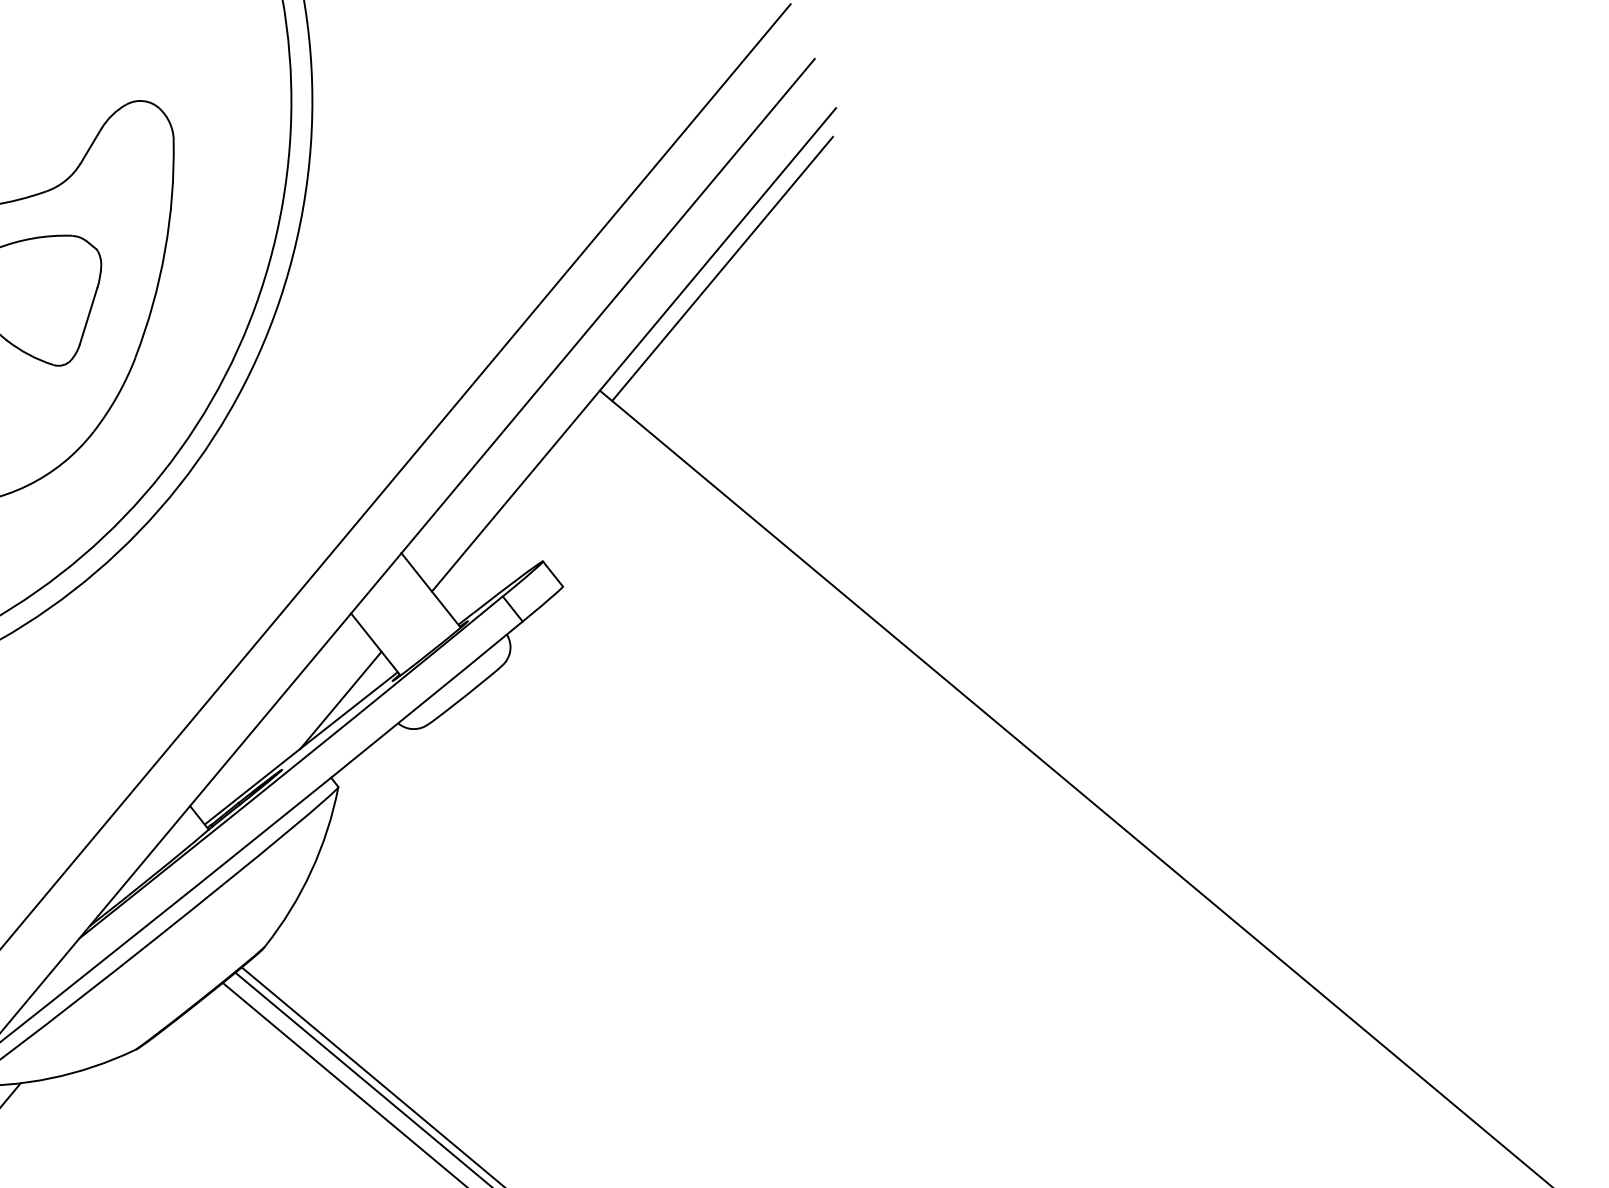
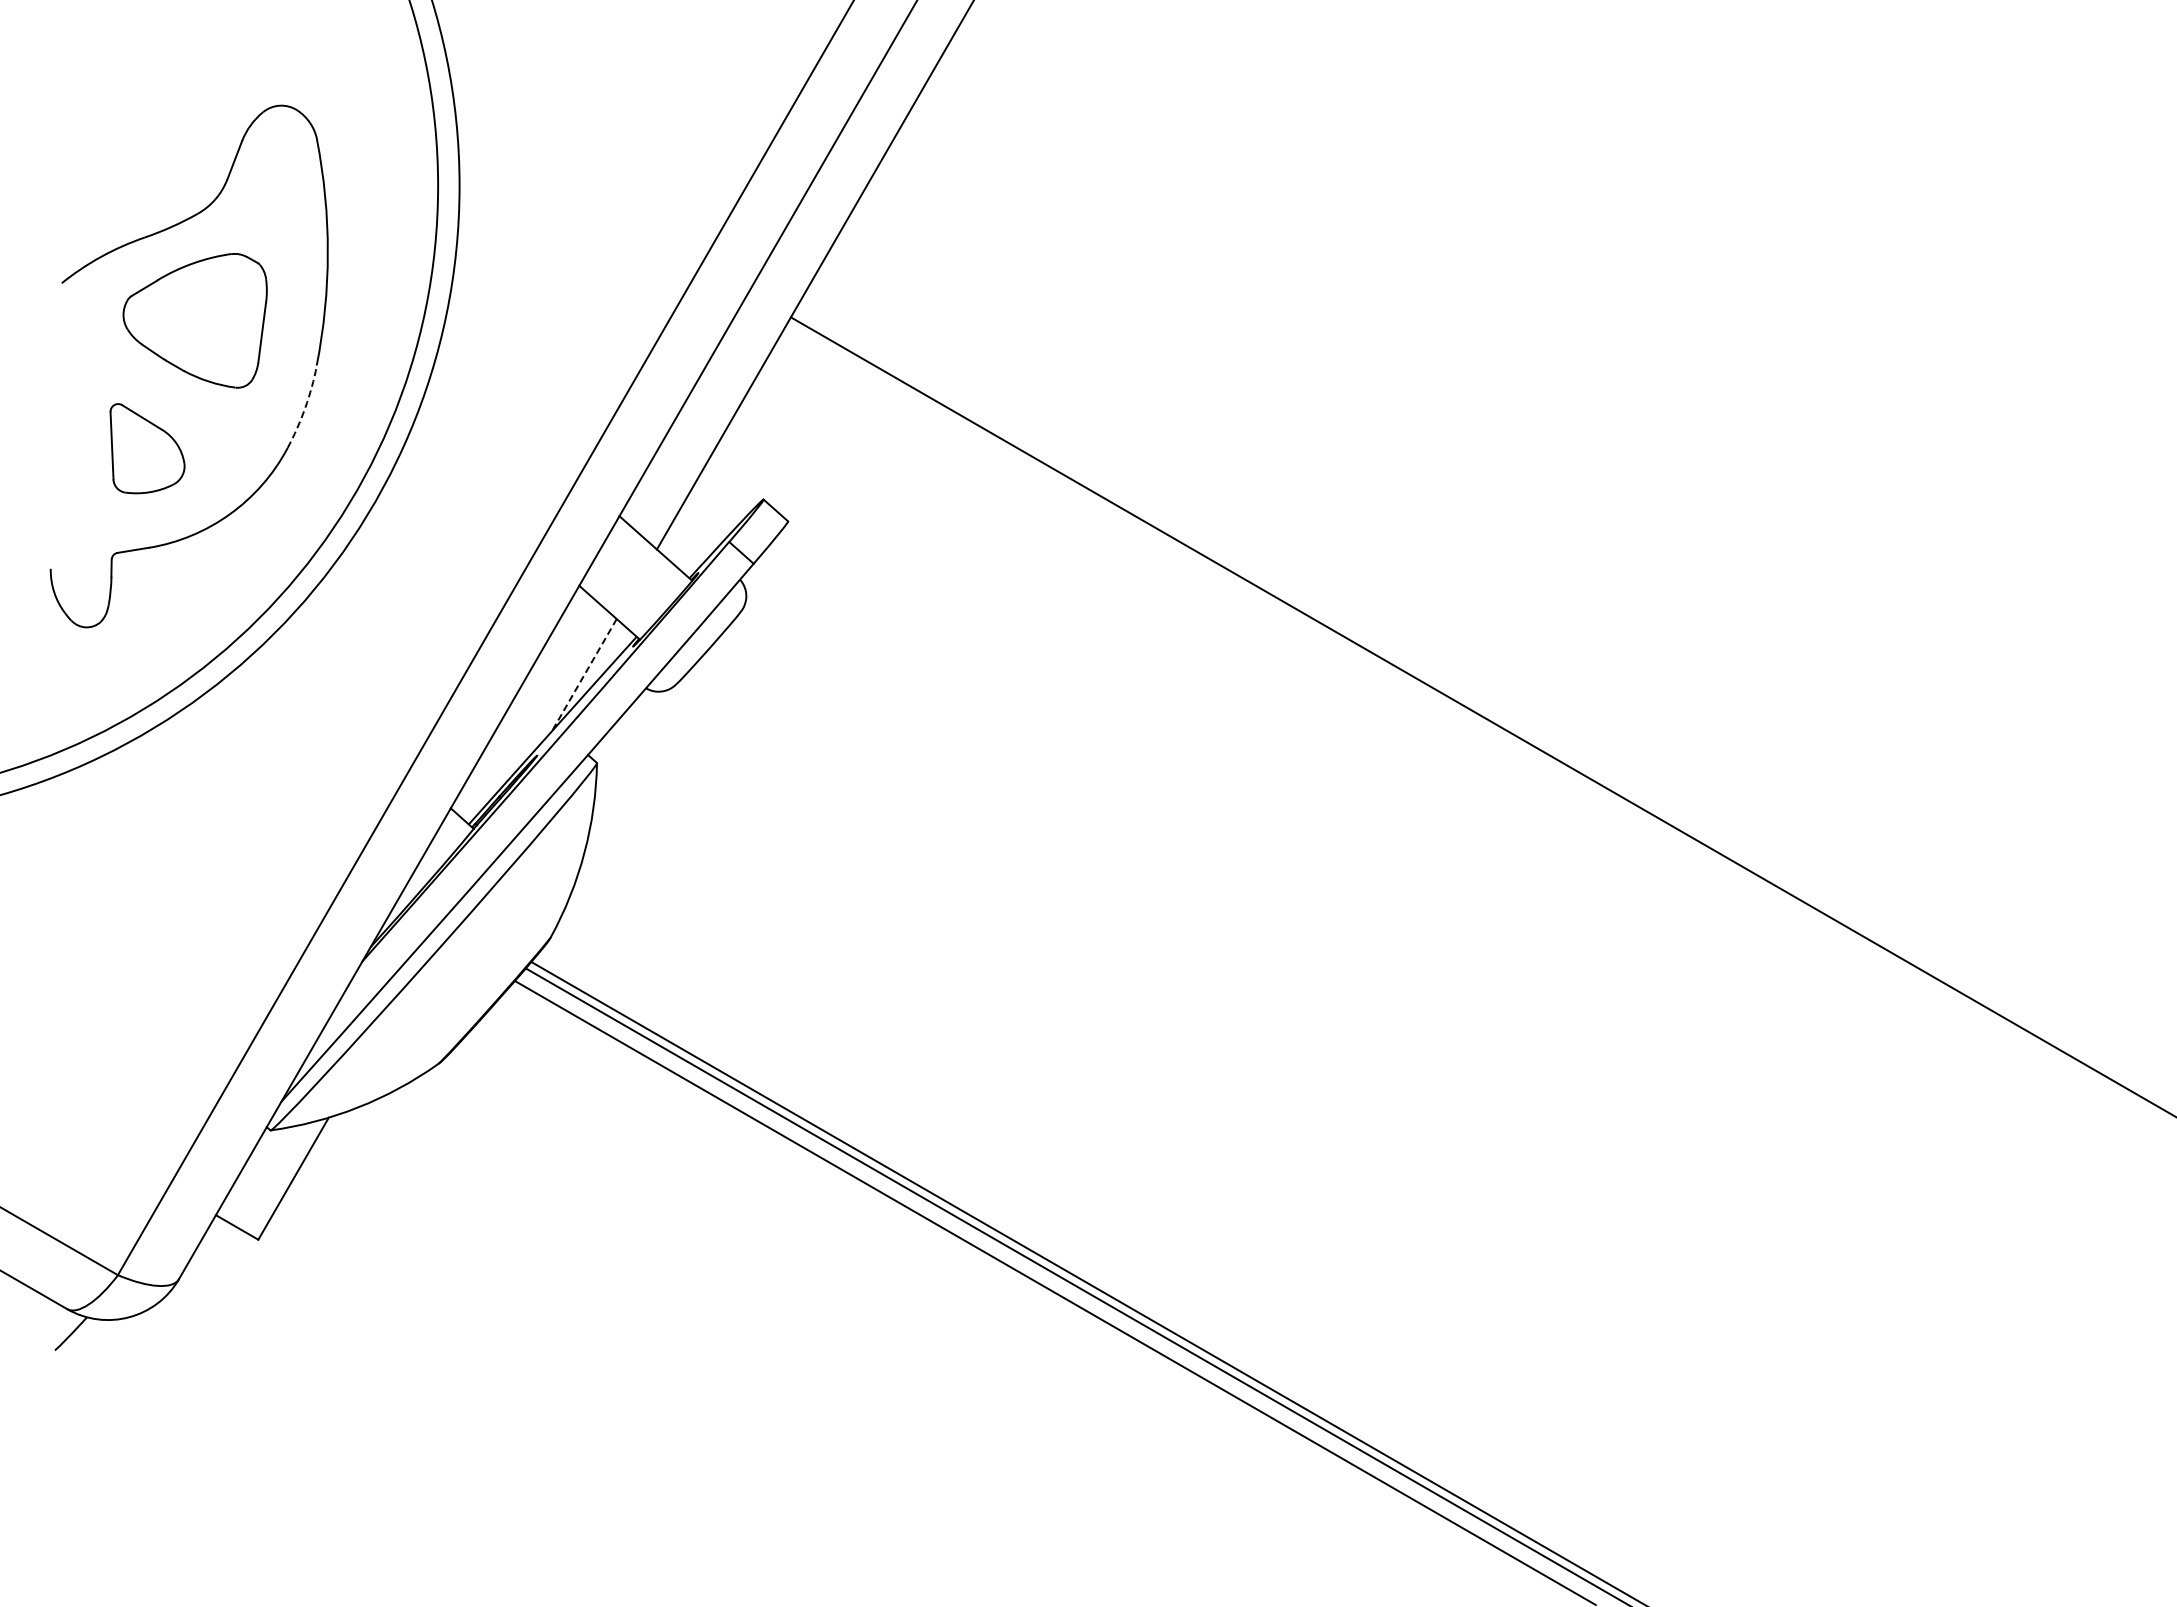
line: (722, 268) -> (893, 172), removed
arc: (117, 395) -> (305, 407), solid -> dashed
line: (341, 700) -> (584, 675), solid -> dashed

